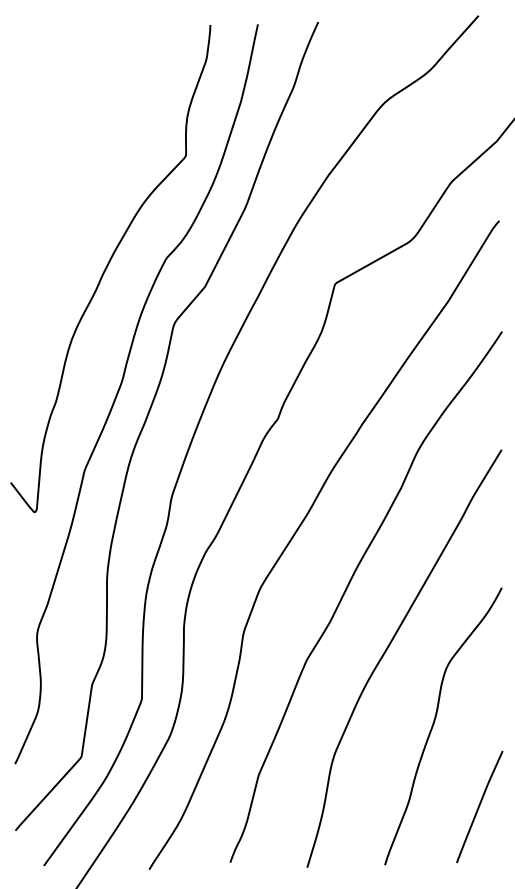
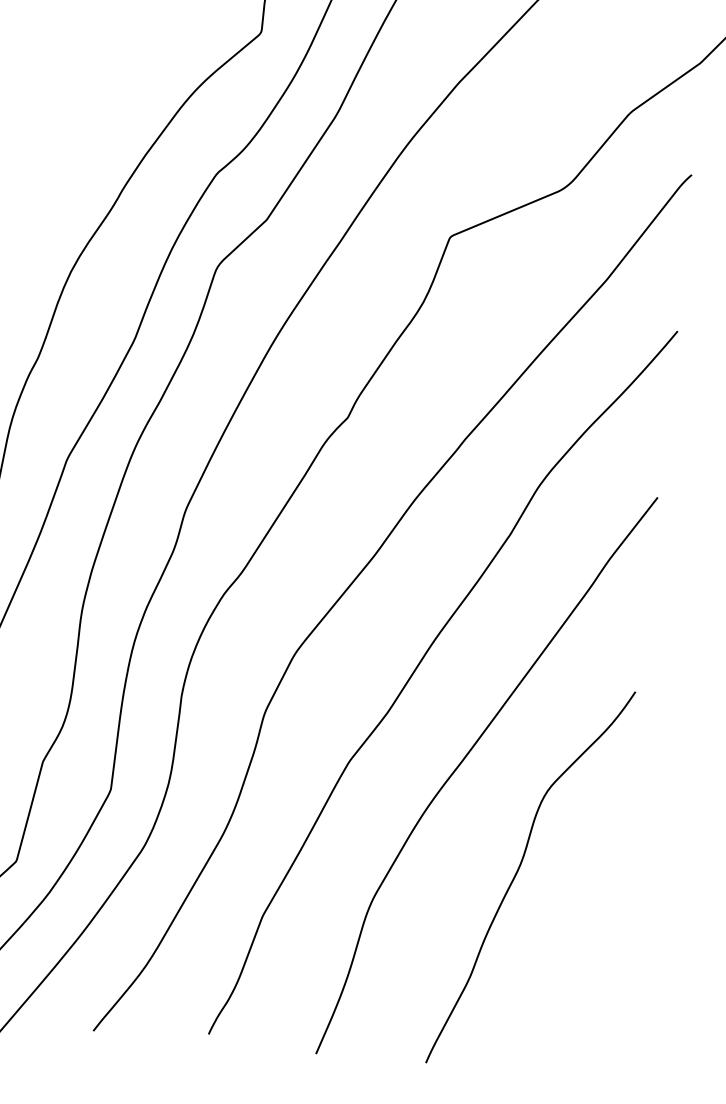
curve: (479, 807) -> (568, 997), removed

